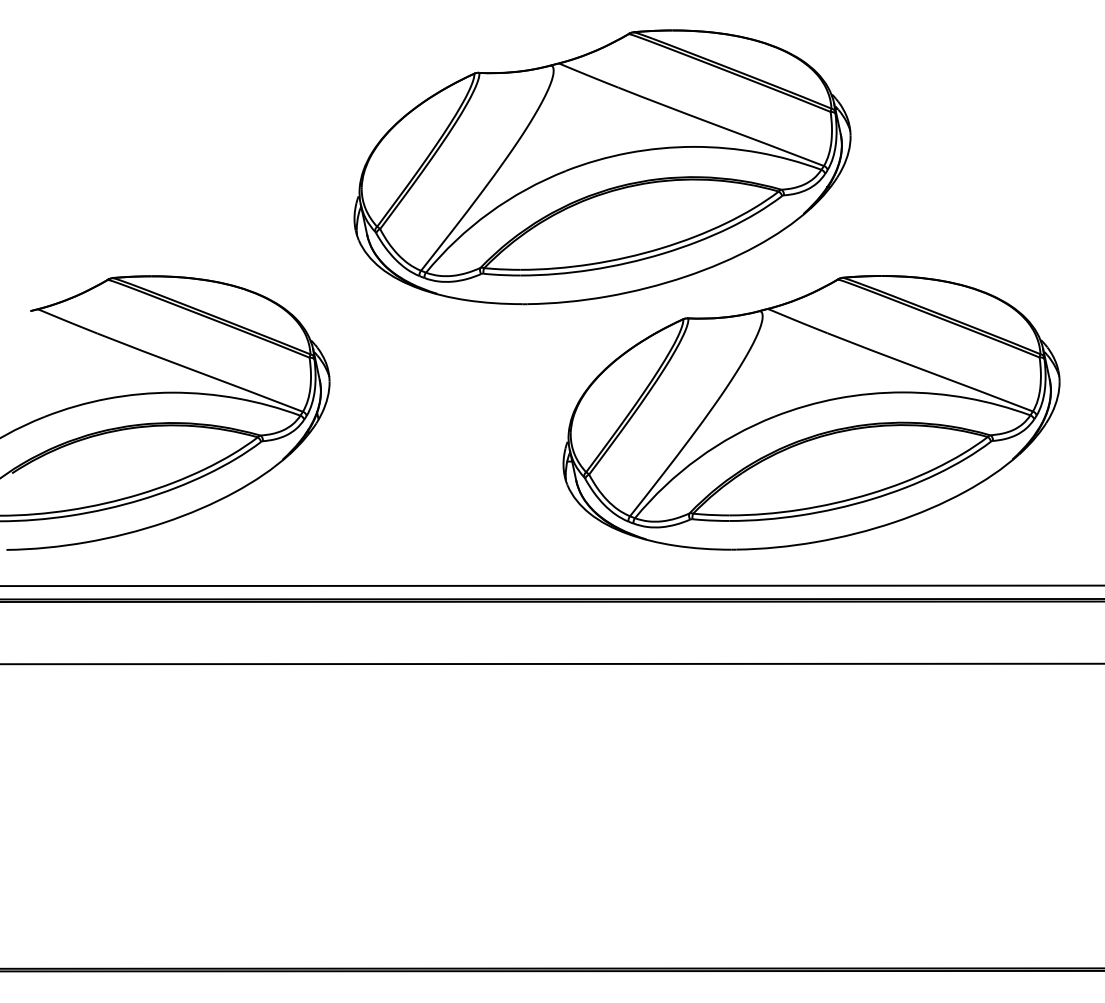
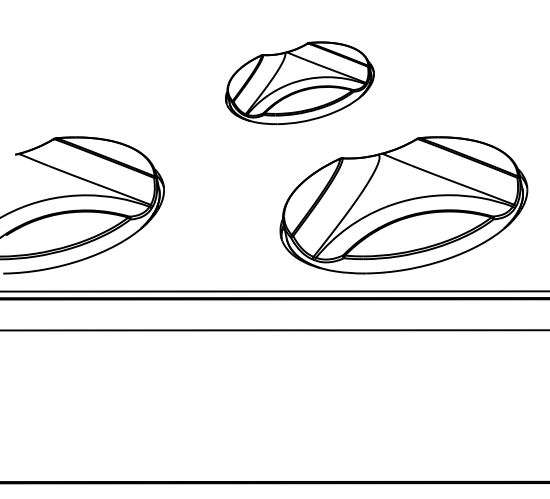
part: (601, 167) -> (299, 83), size x0.6

